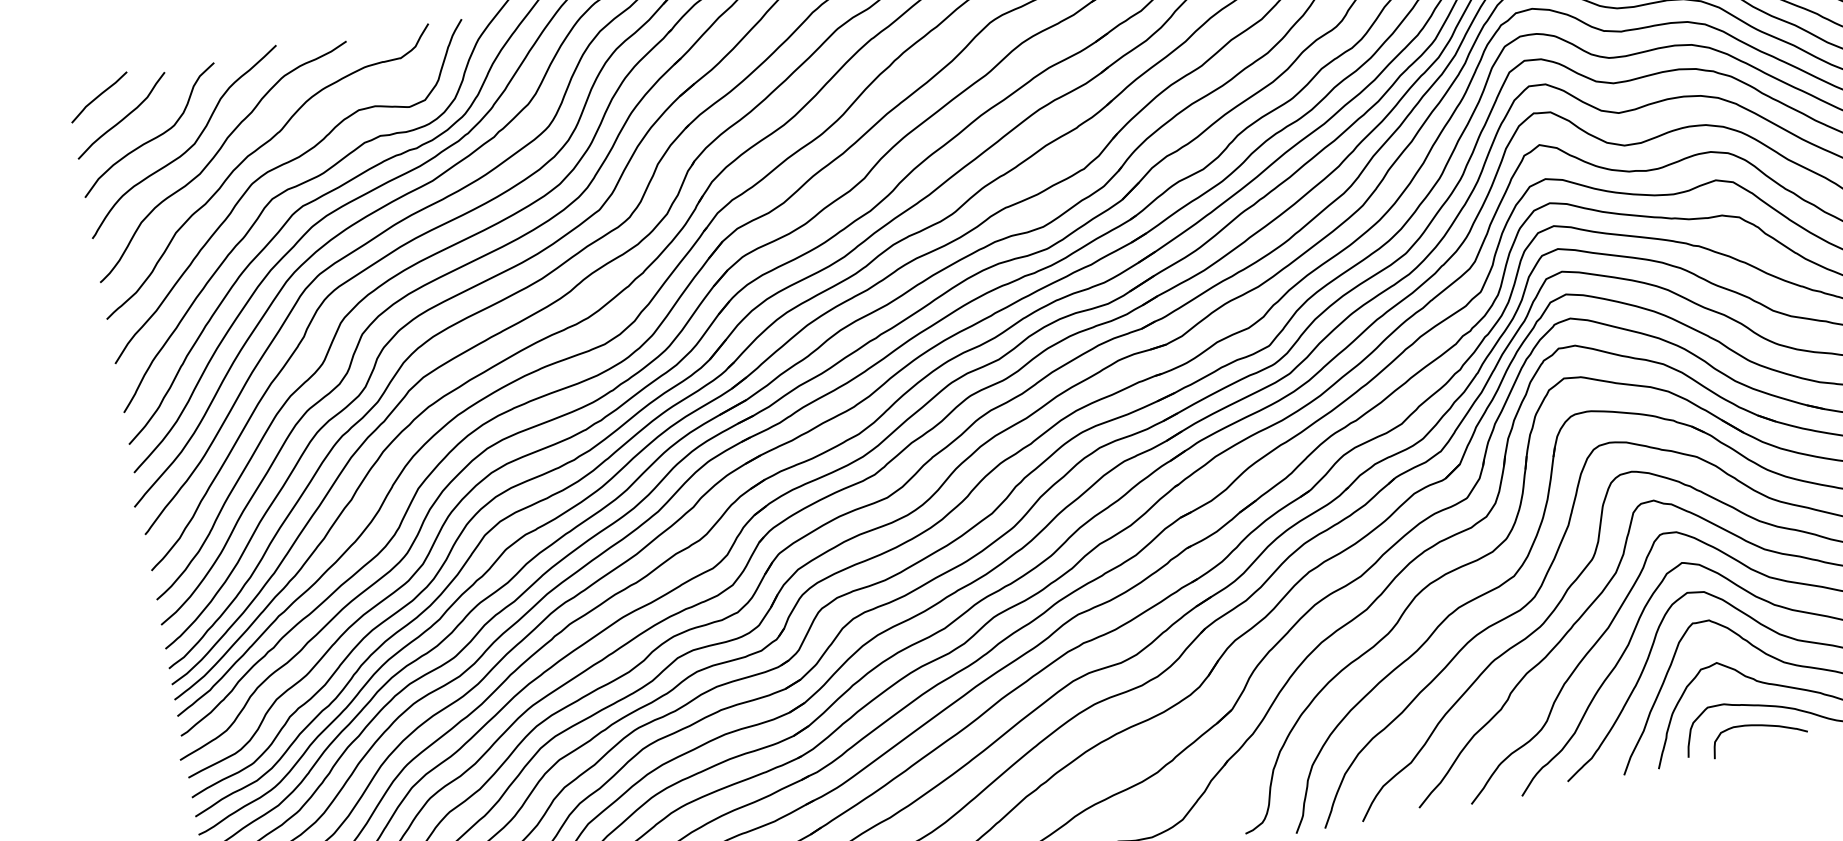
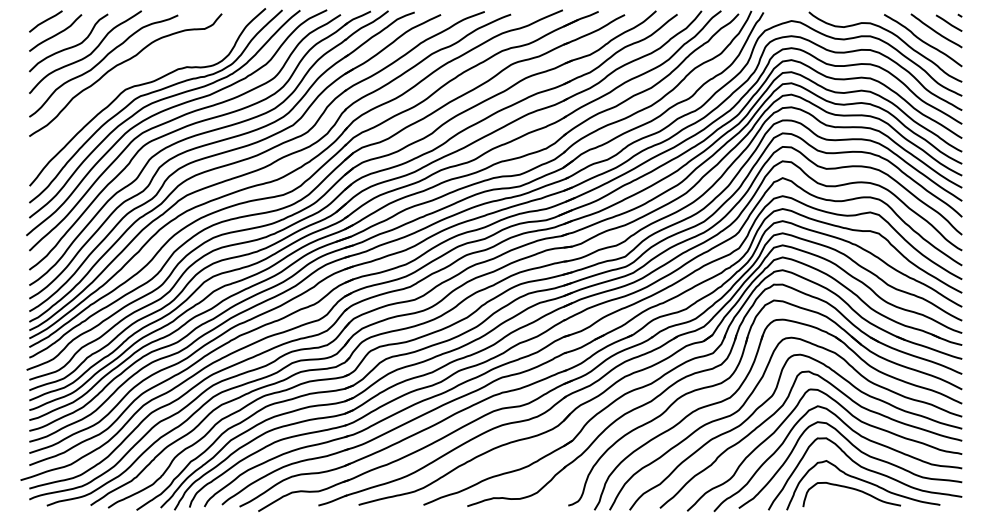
curve: (274, 170) -> (129, 75), removed
curve: (1757, 726) -> (841, 497), removed

